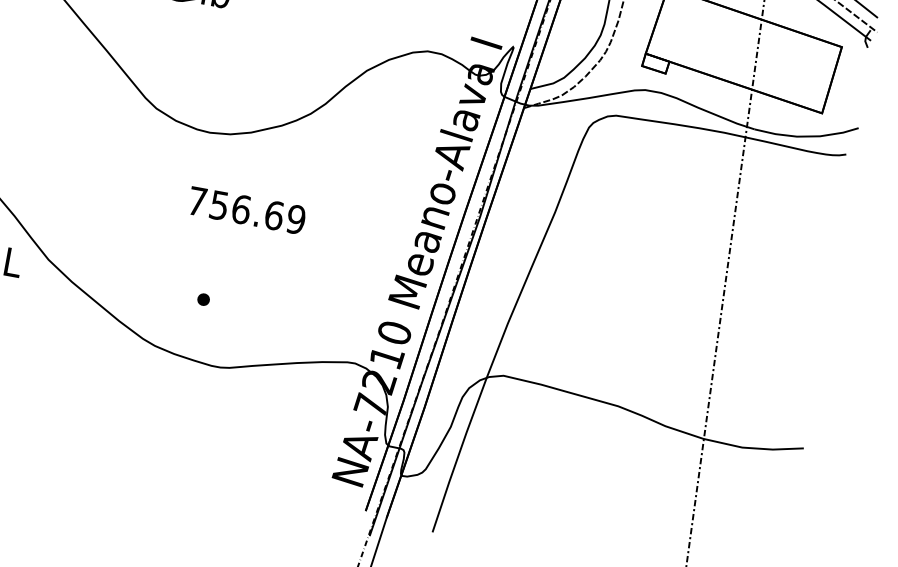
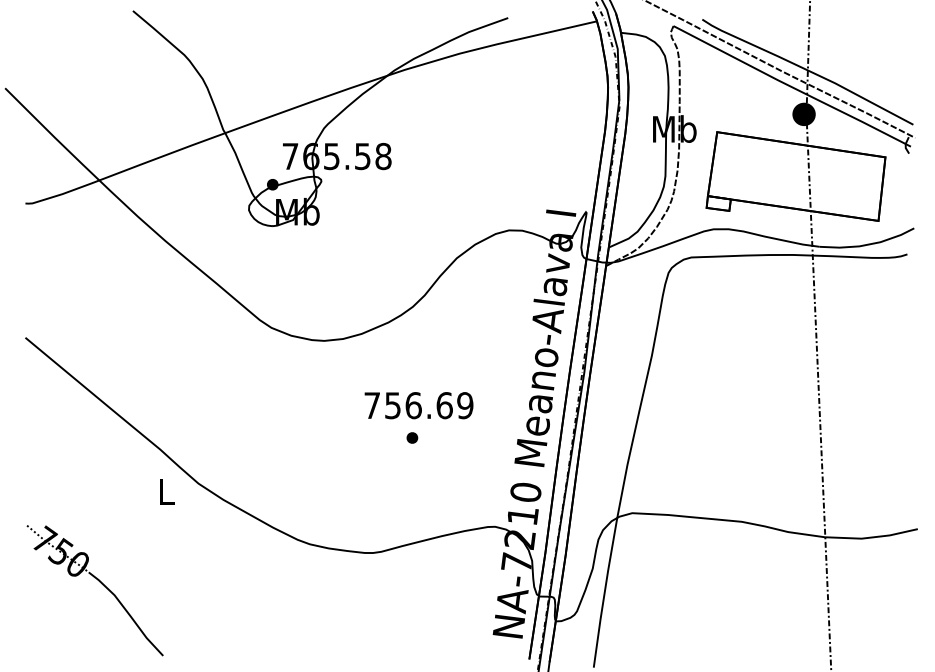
text: (246, 210) -> (418, 405), moved
part: (203, 299) -> (412, 437), moved

